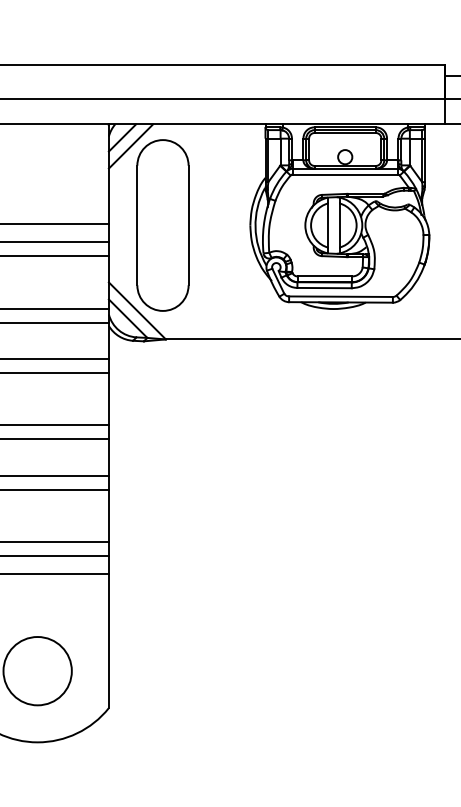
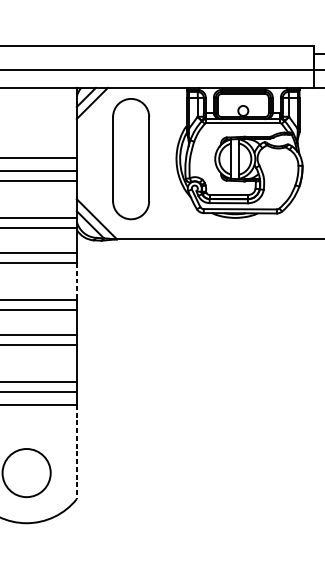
part: (162, 225) -> (130, 159), moved
line: (108, 399) -> (76, 281), solid -> dashed
line: (108, 641) -> (76, 452), solid -> dashed

